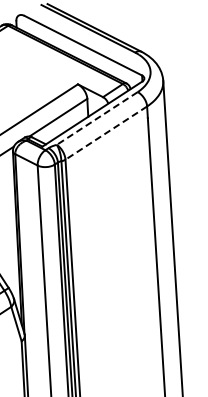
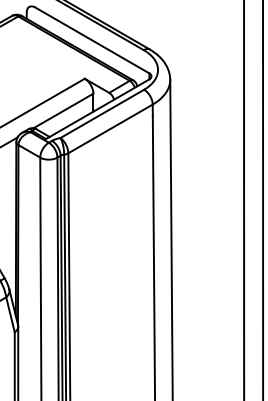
line: (96, 119) -> (101, 114), dashed -> solid
line: (106, 132) -> (110, 128), dashed -> solid

